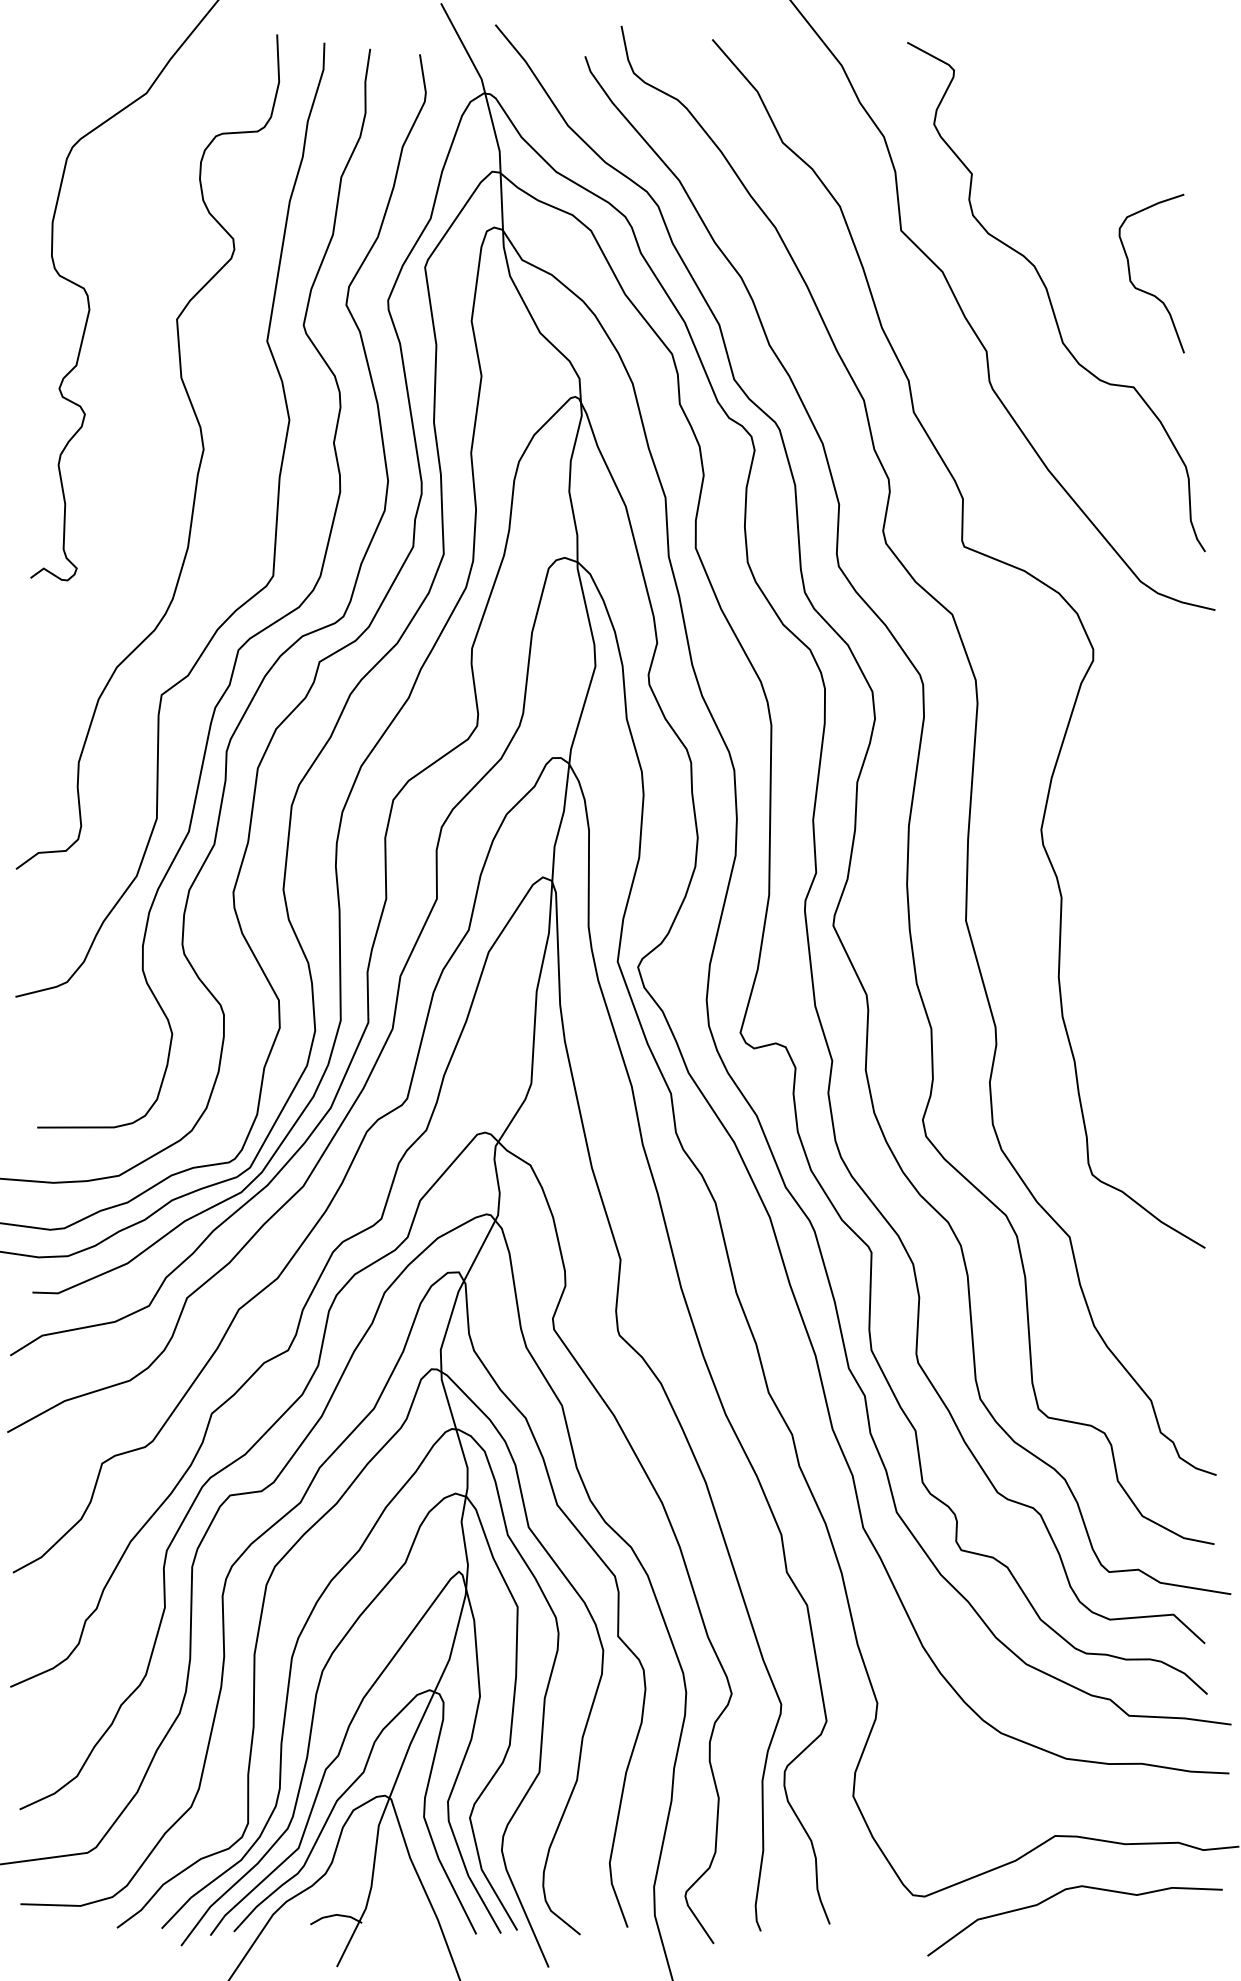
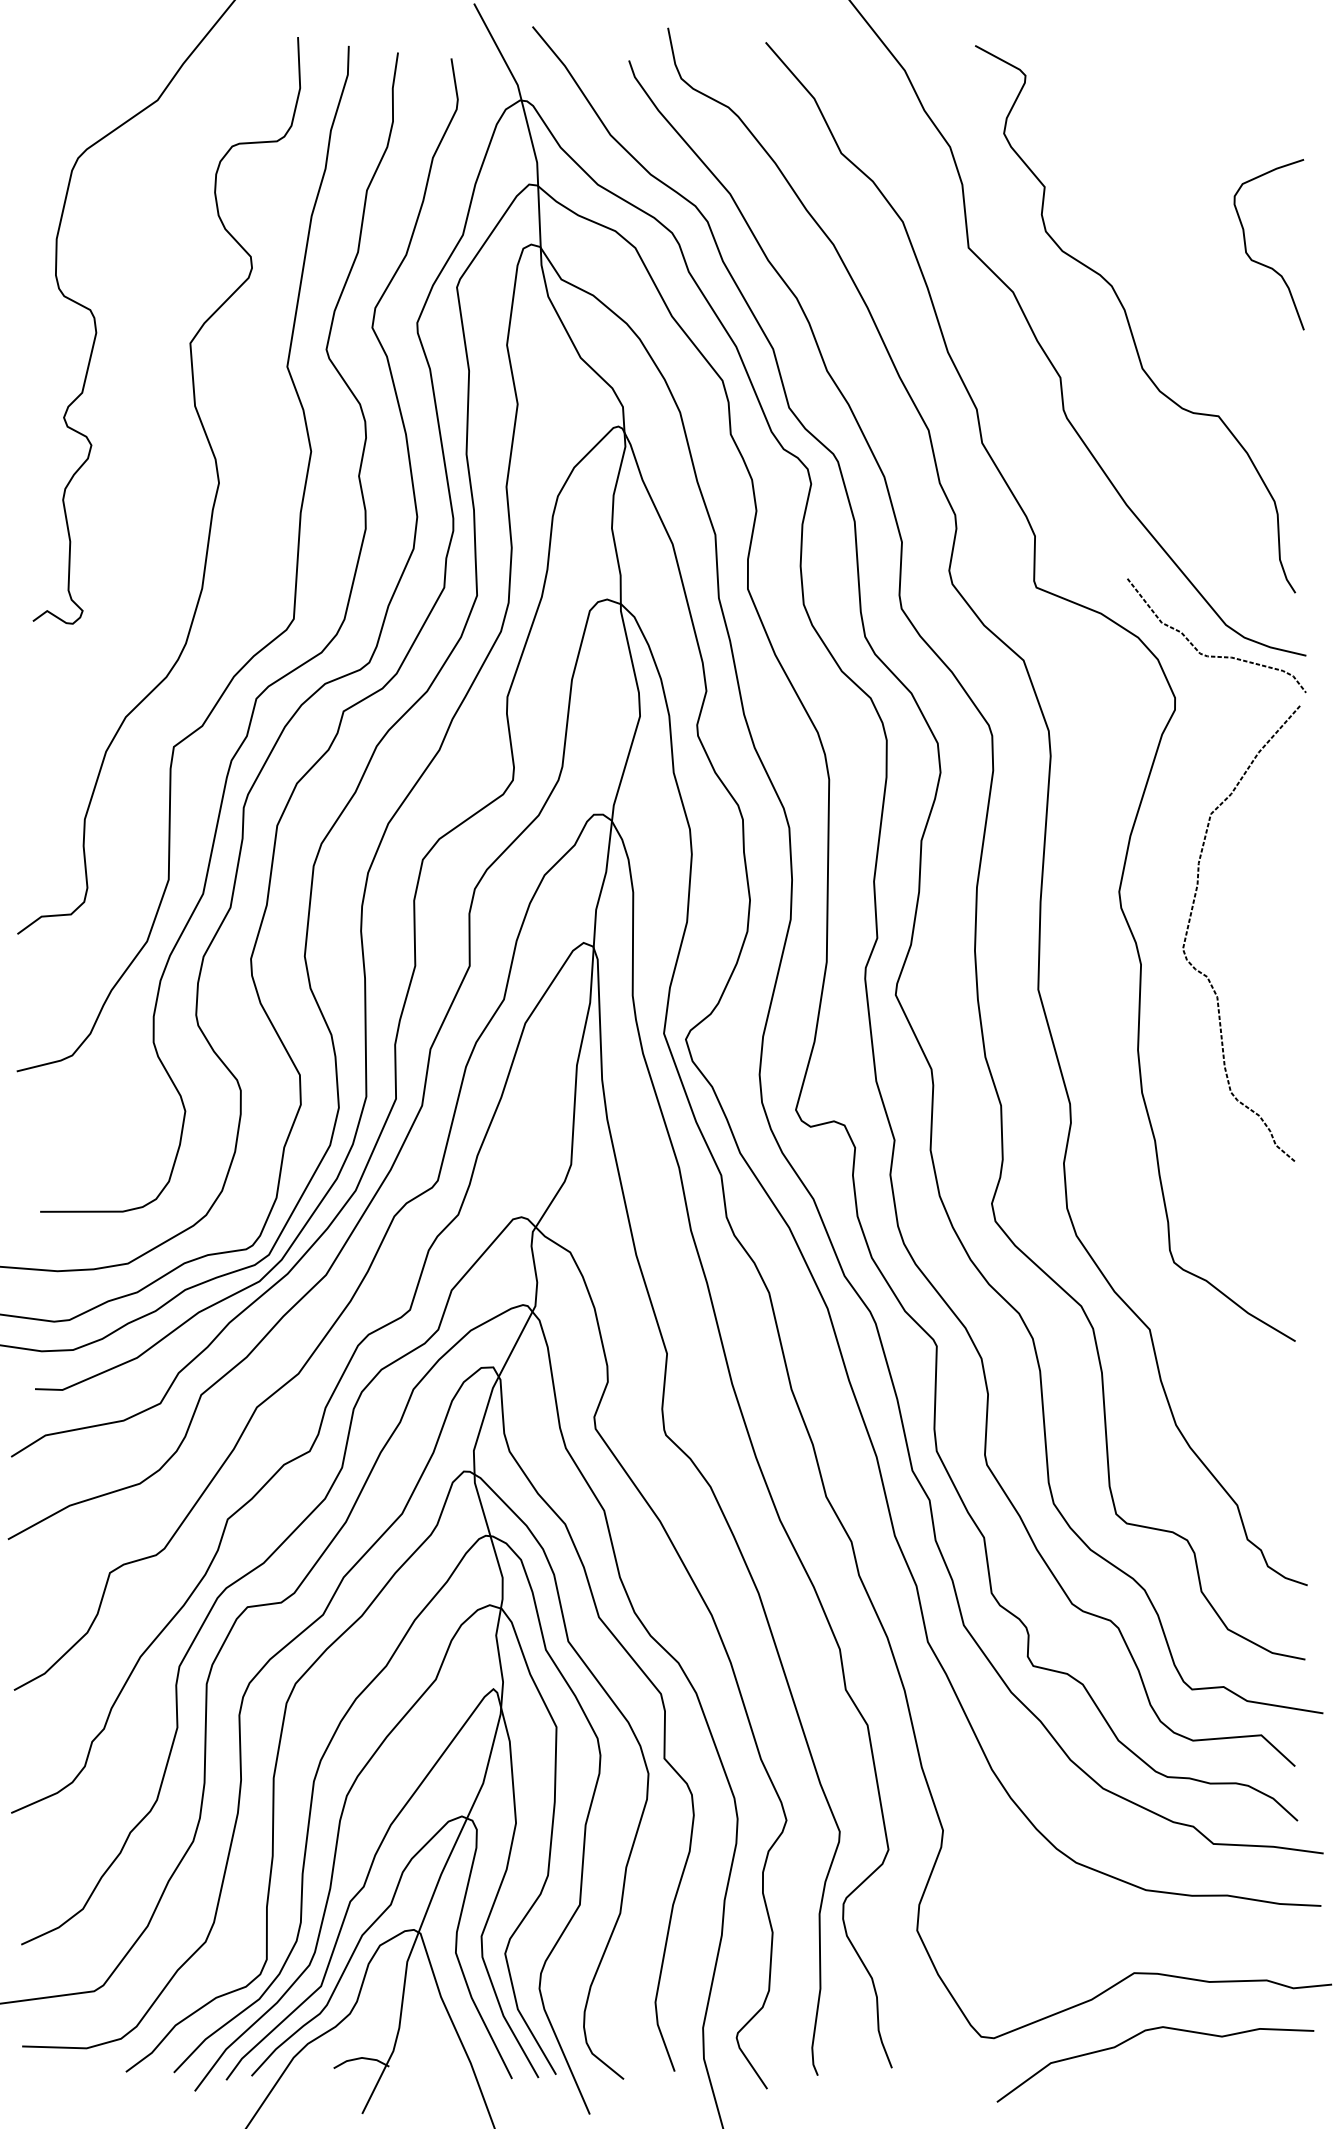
curve: (1144, 290) -> (1261, 262), moved
curve: (1130, 610) -> (1215, 656), added
curve: (1107, 858) -> (1190, 922), added

